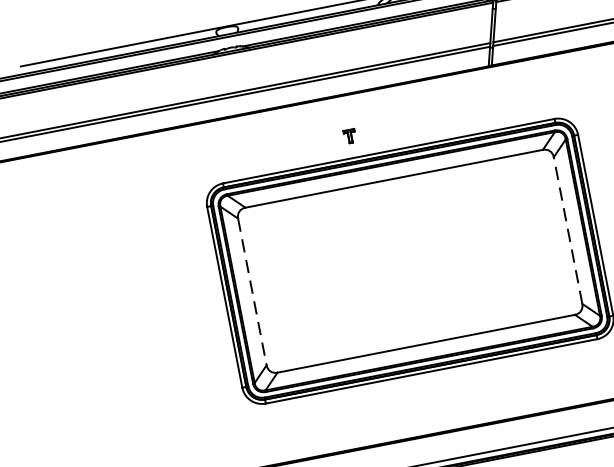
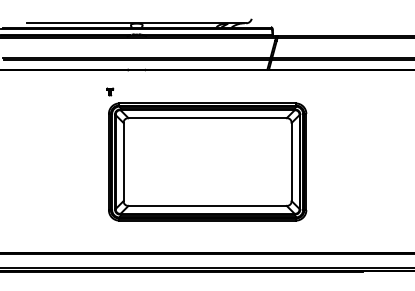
part: (350, 135) -> (110, 91), moved
line: (567, 229) -> (291, 161), dashed -> solid
line: (252, 292) -> (123, 162), dashed -> solid

